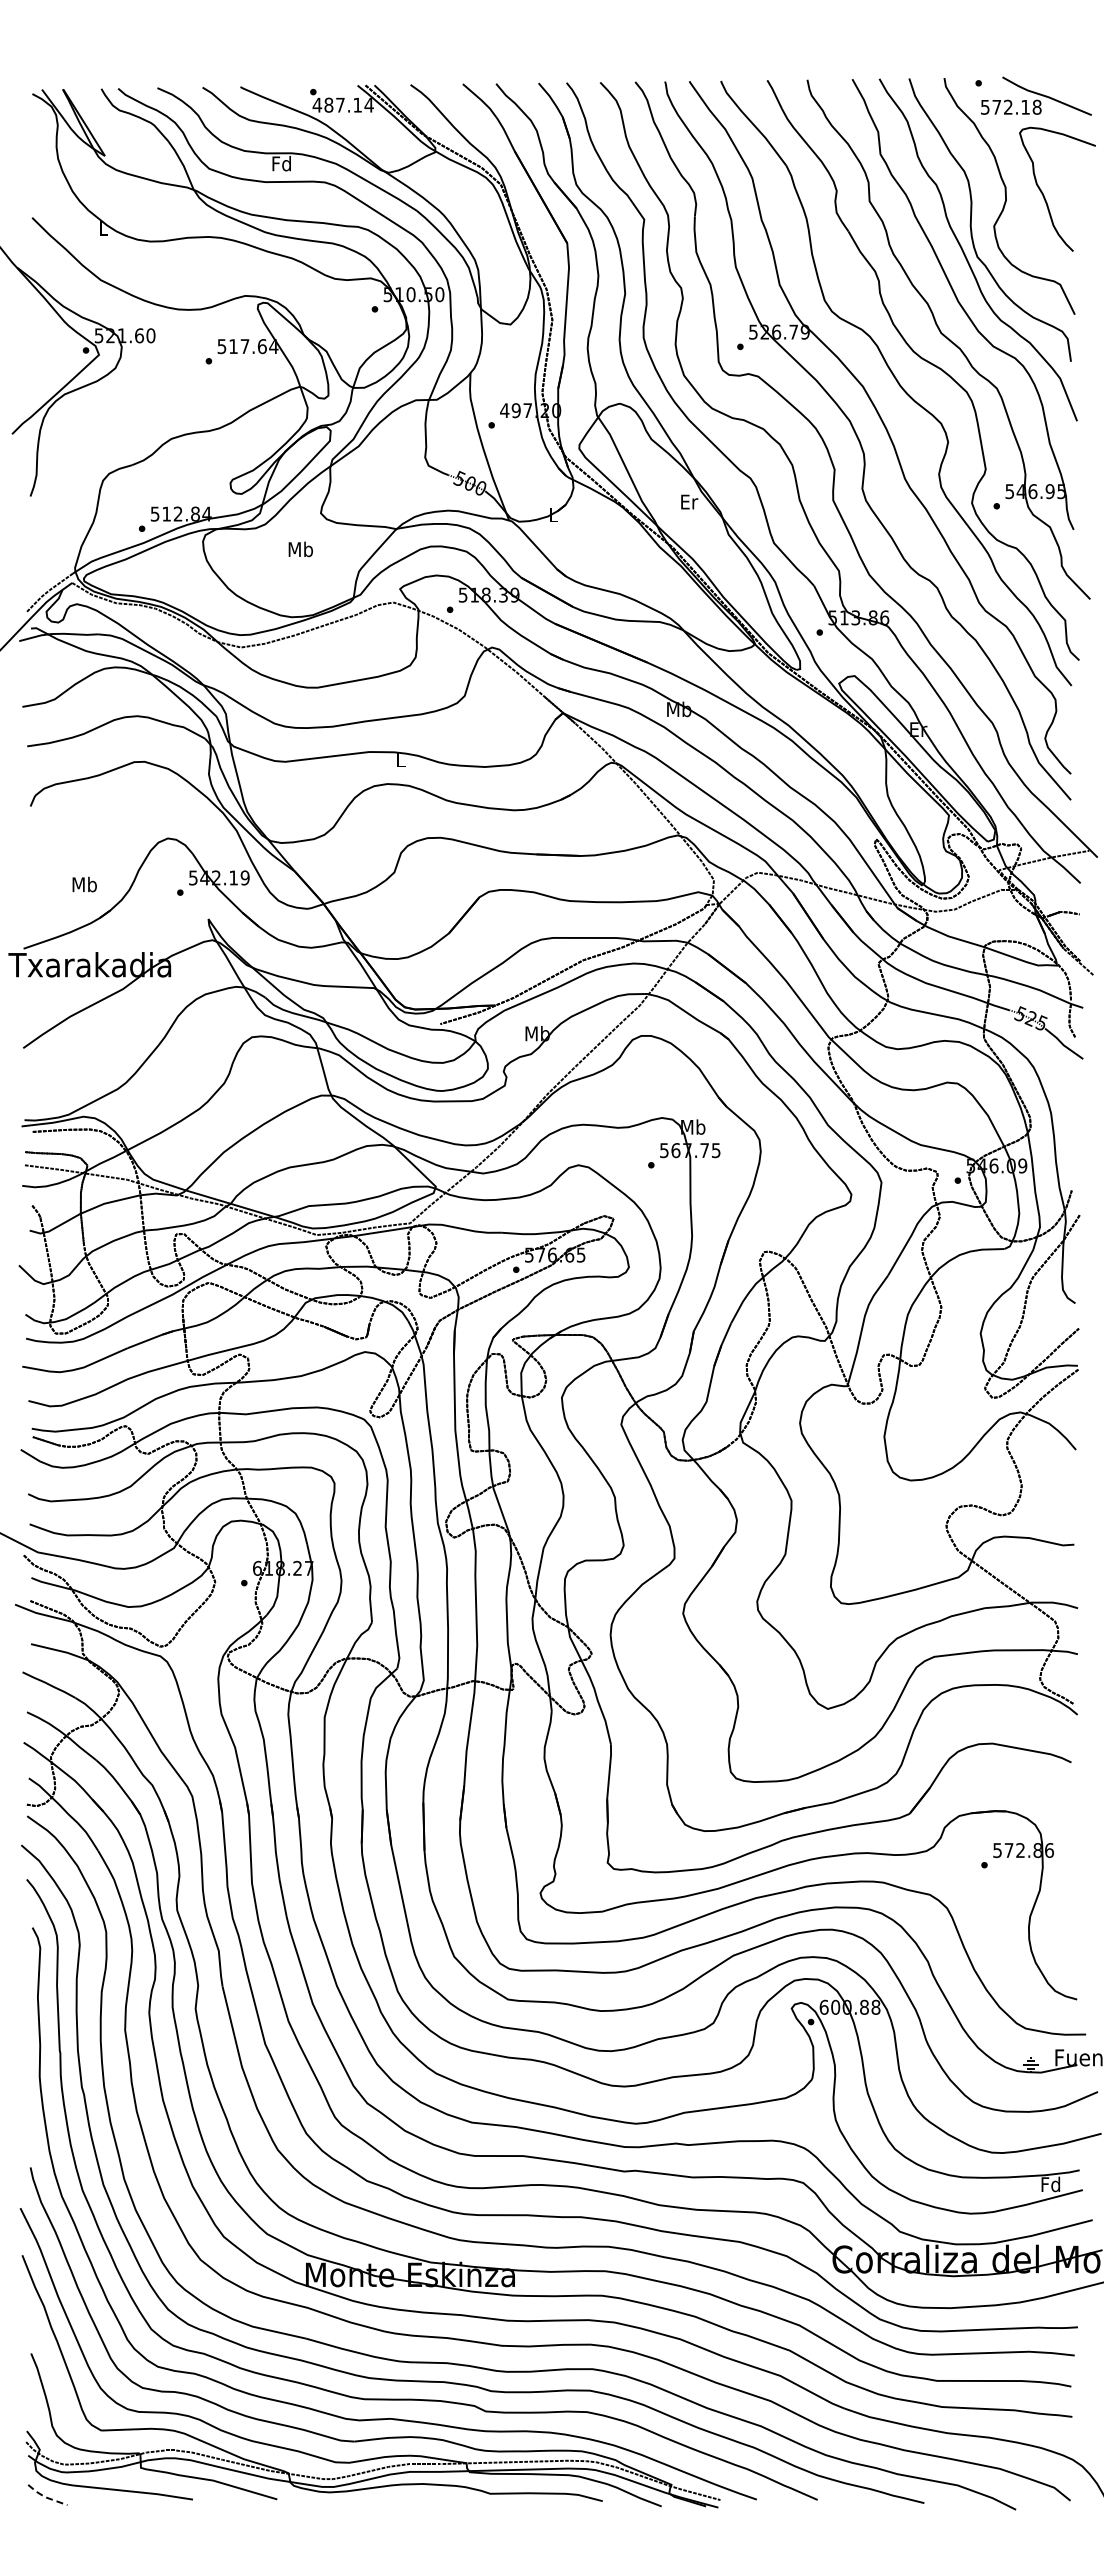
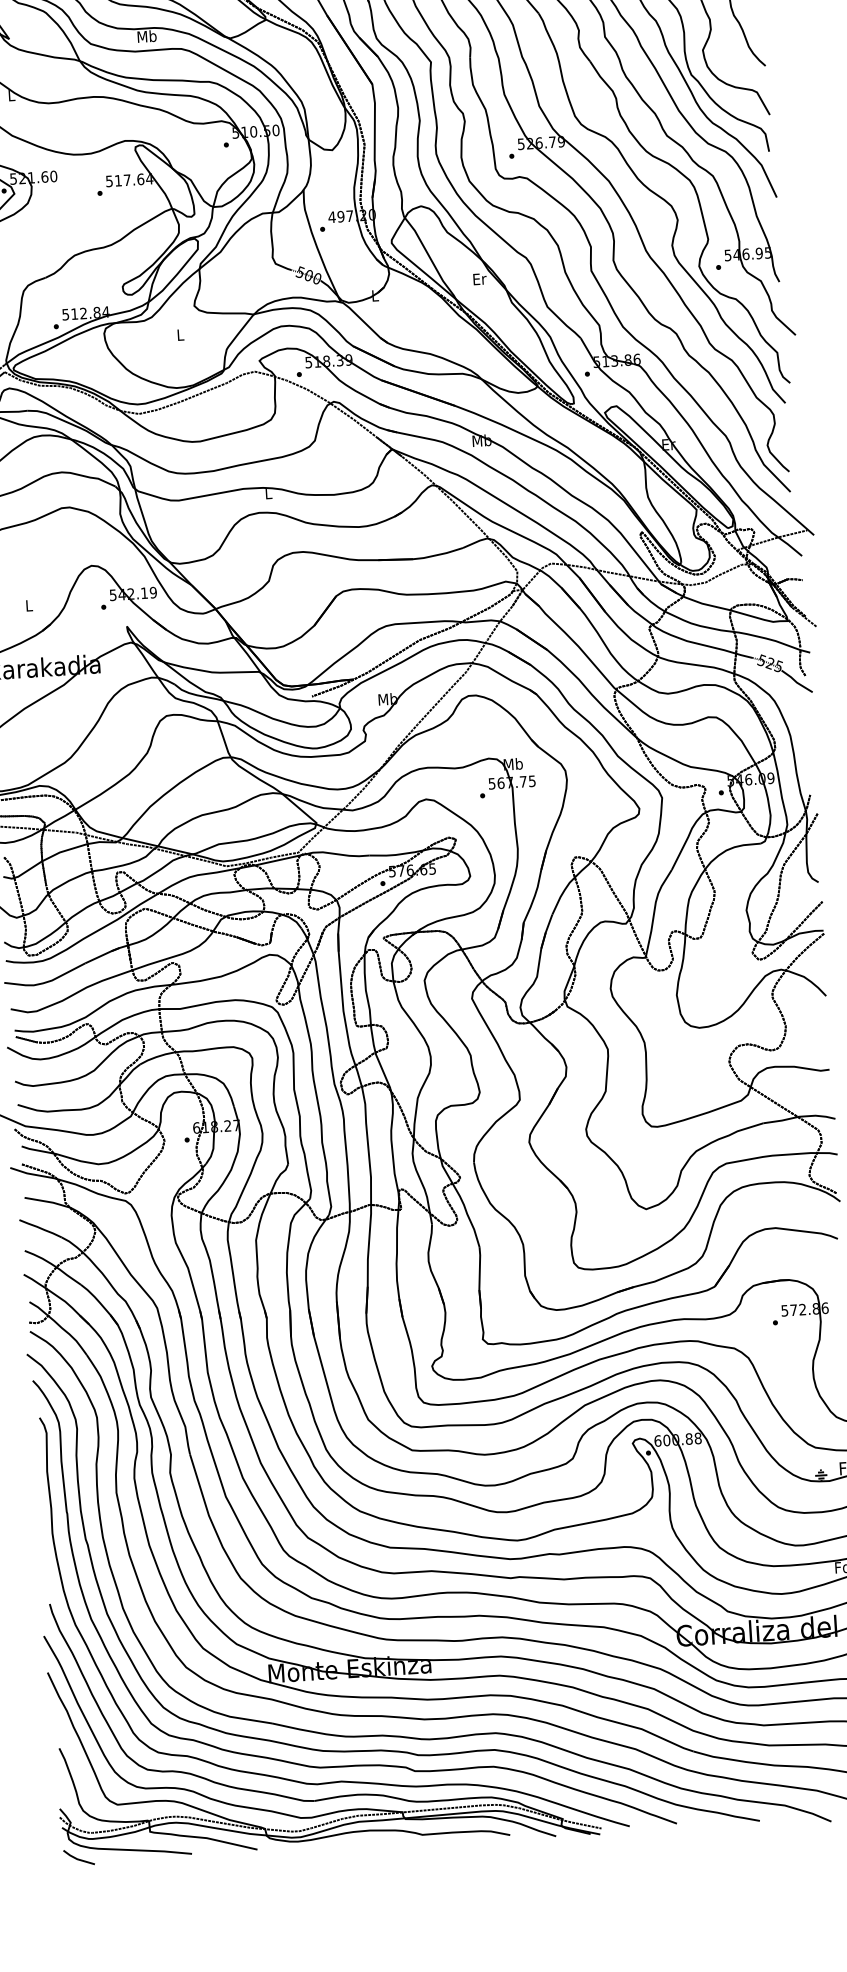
text: (282, 163) -> (147, 36), Fd -> Mb
text: (300, 549) -> (180, 335), Mb -> L
text: (84, 884) -> (29, 605), Mb -> L
line: (45, 2497) -> (77, 1859), dashed -> solid

